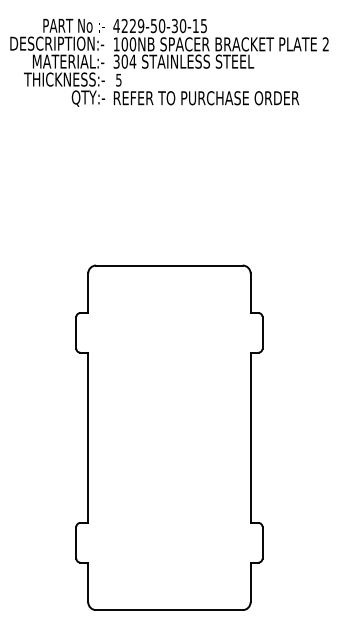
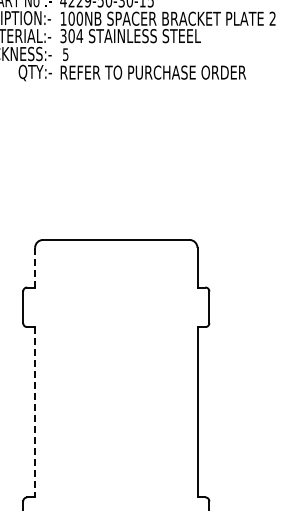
line: (88, 293) -> (35, 267), solid -> dashed
line: (88, 438) -> (35, 412), solid -> dashed

